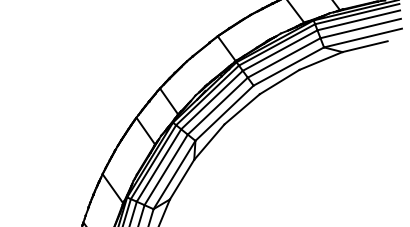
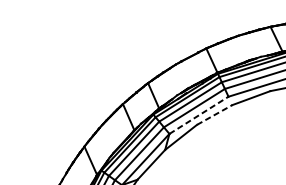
line: (242, 109) -> (214, 115), solid -> dashed
line: (224, 112) -> (199, 114), solid -> dashed

